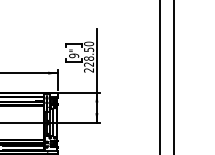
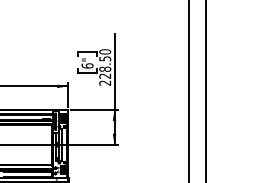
text: (74, 55) -> (87, 65), 9" -> 6"

